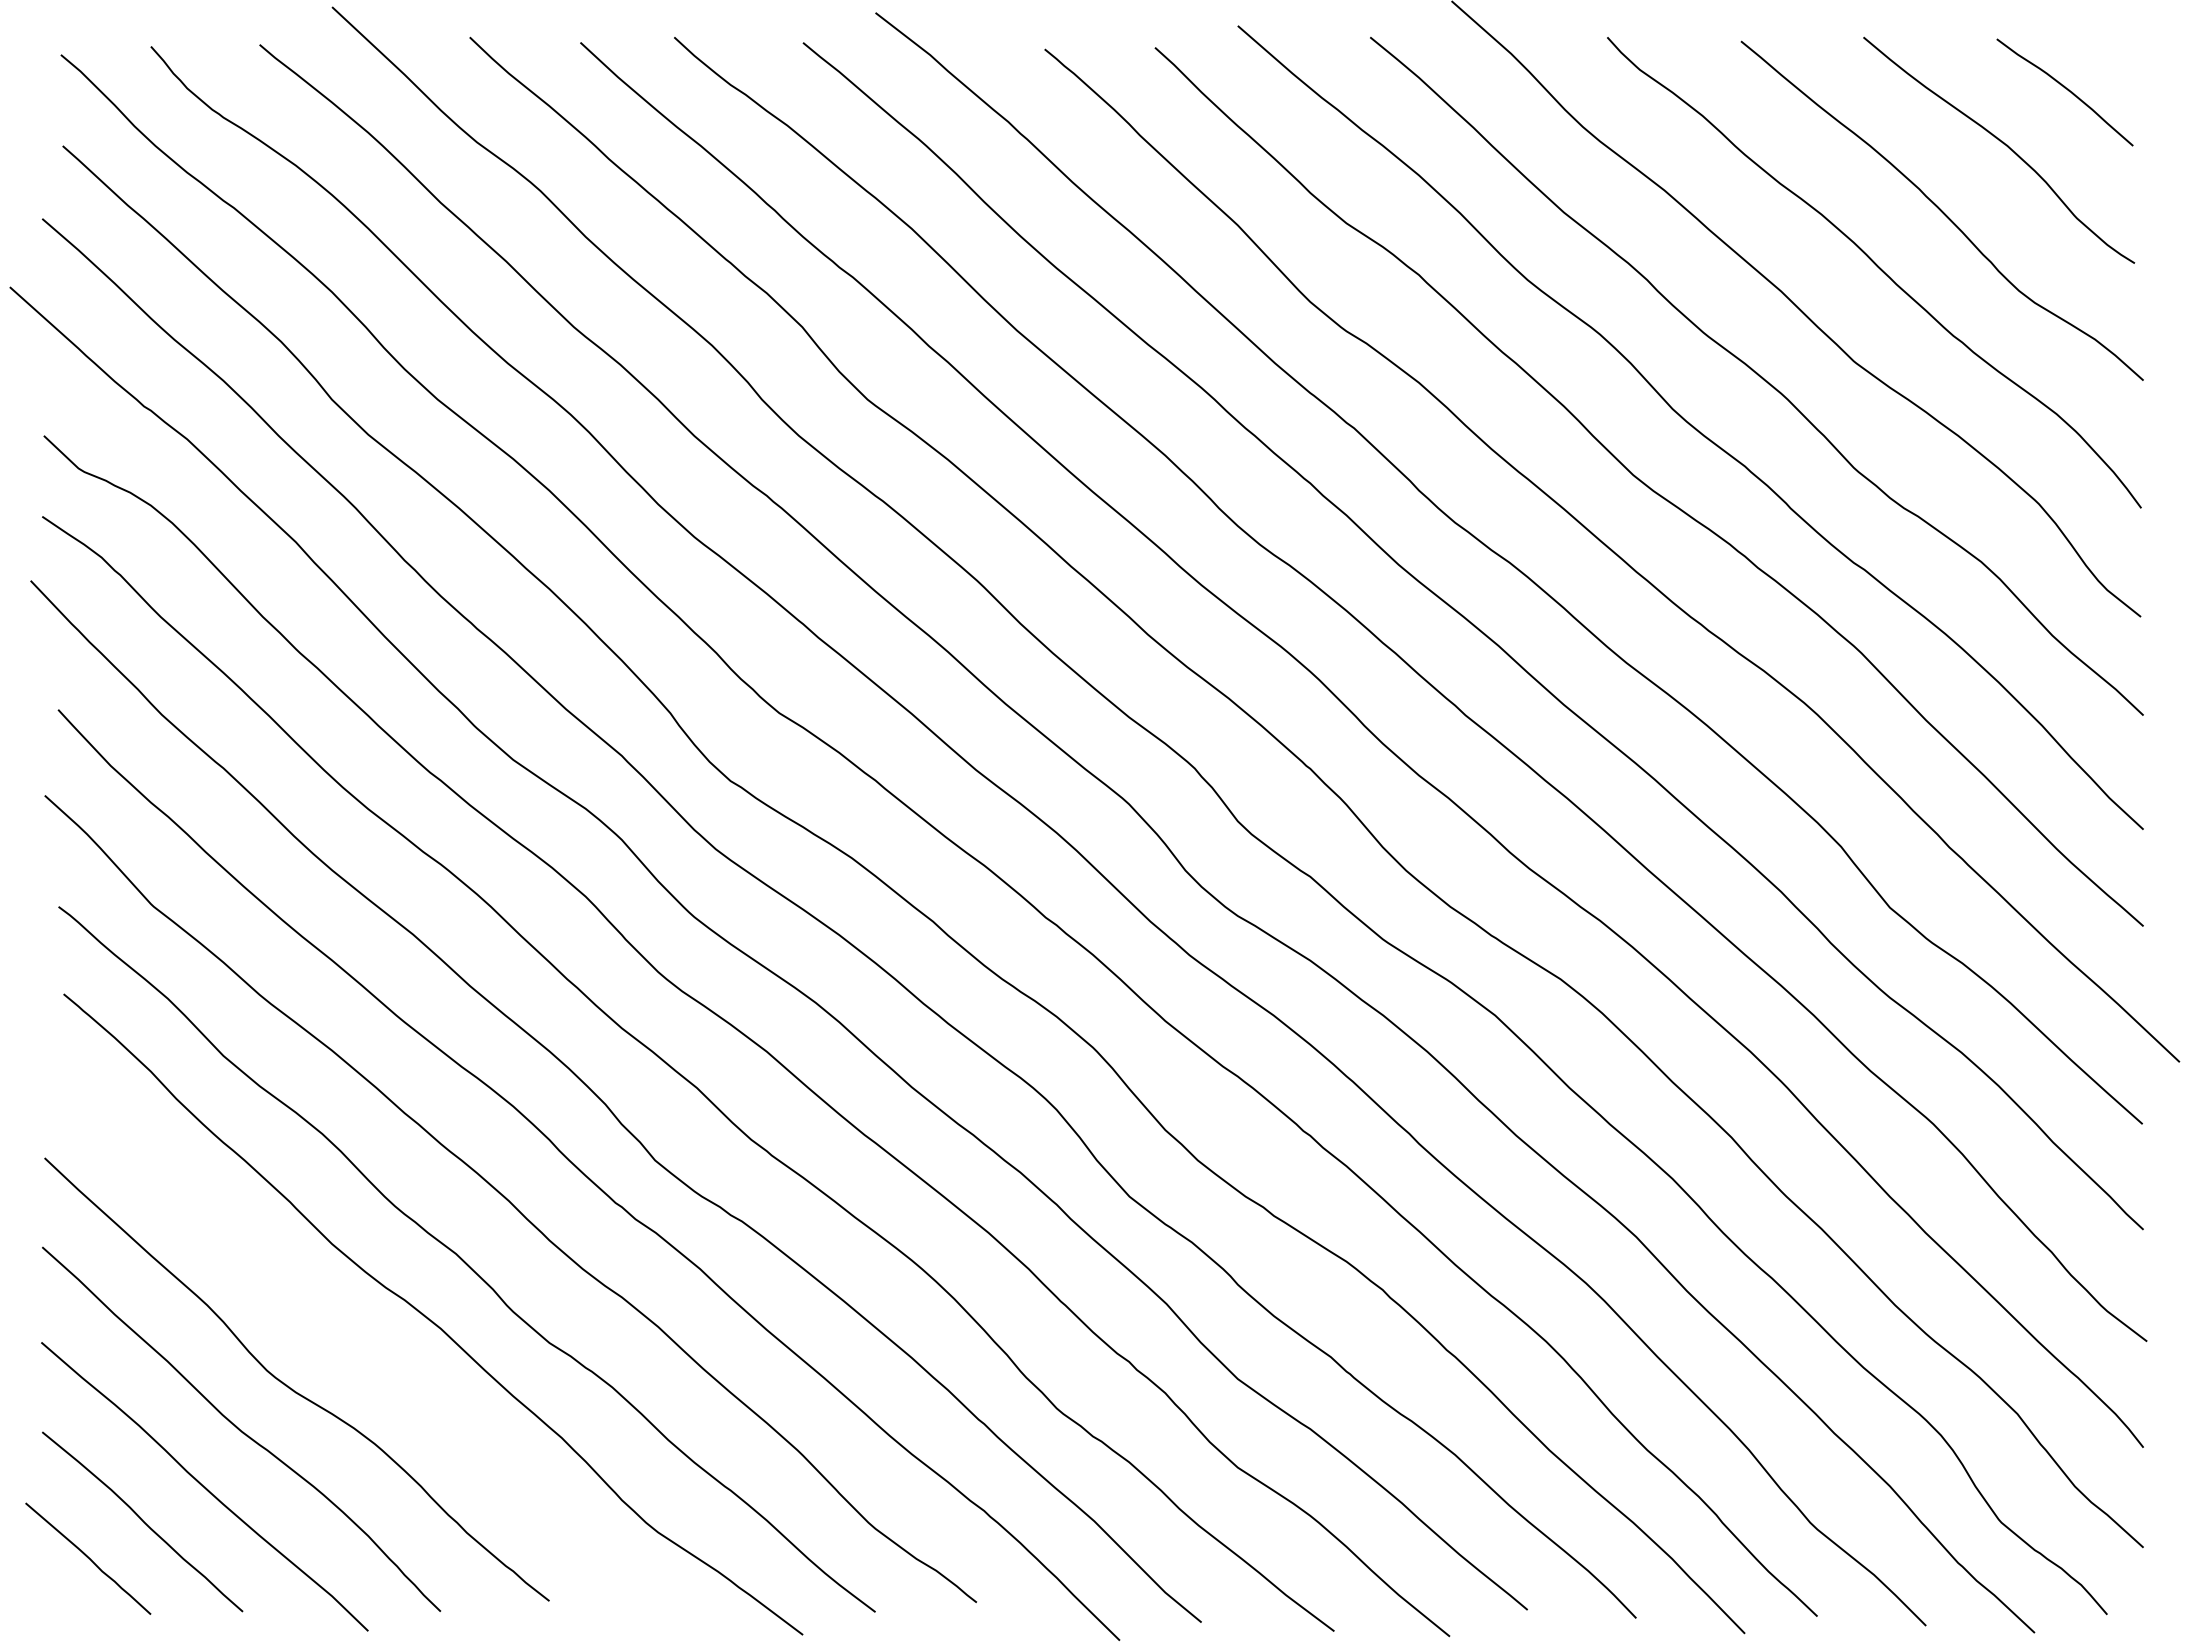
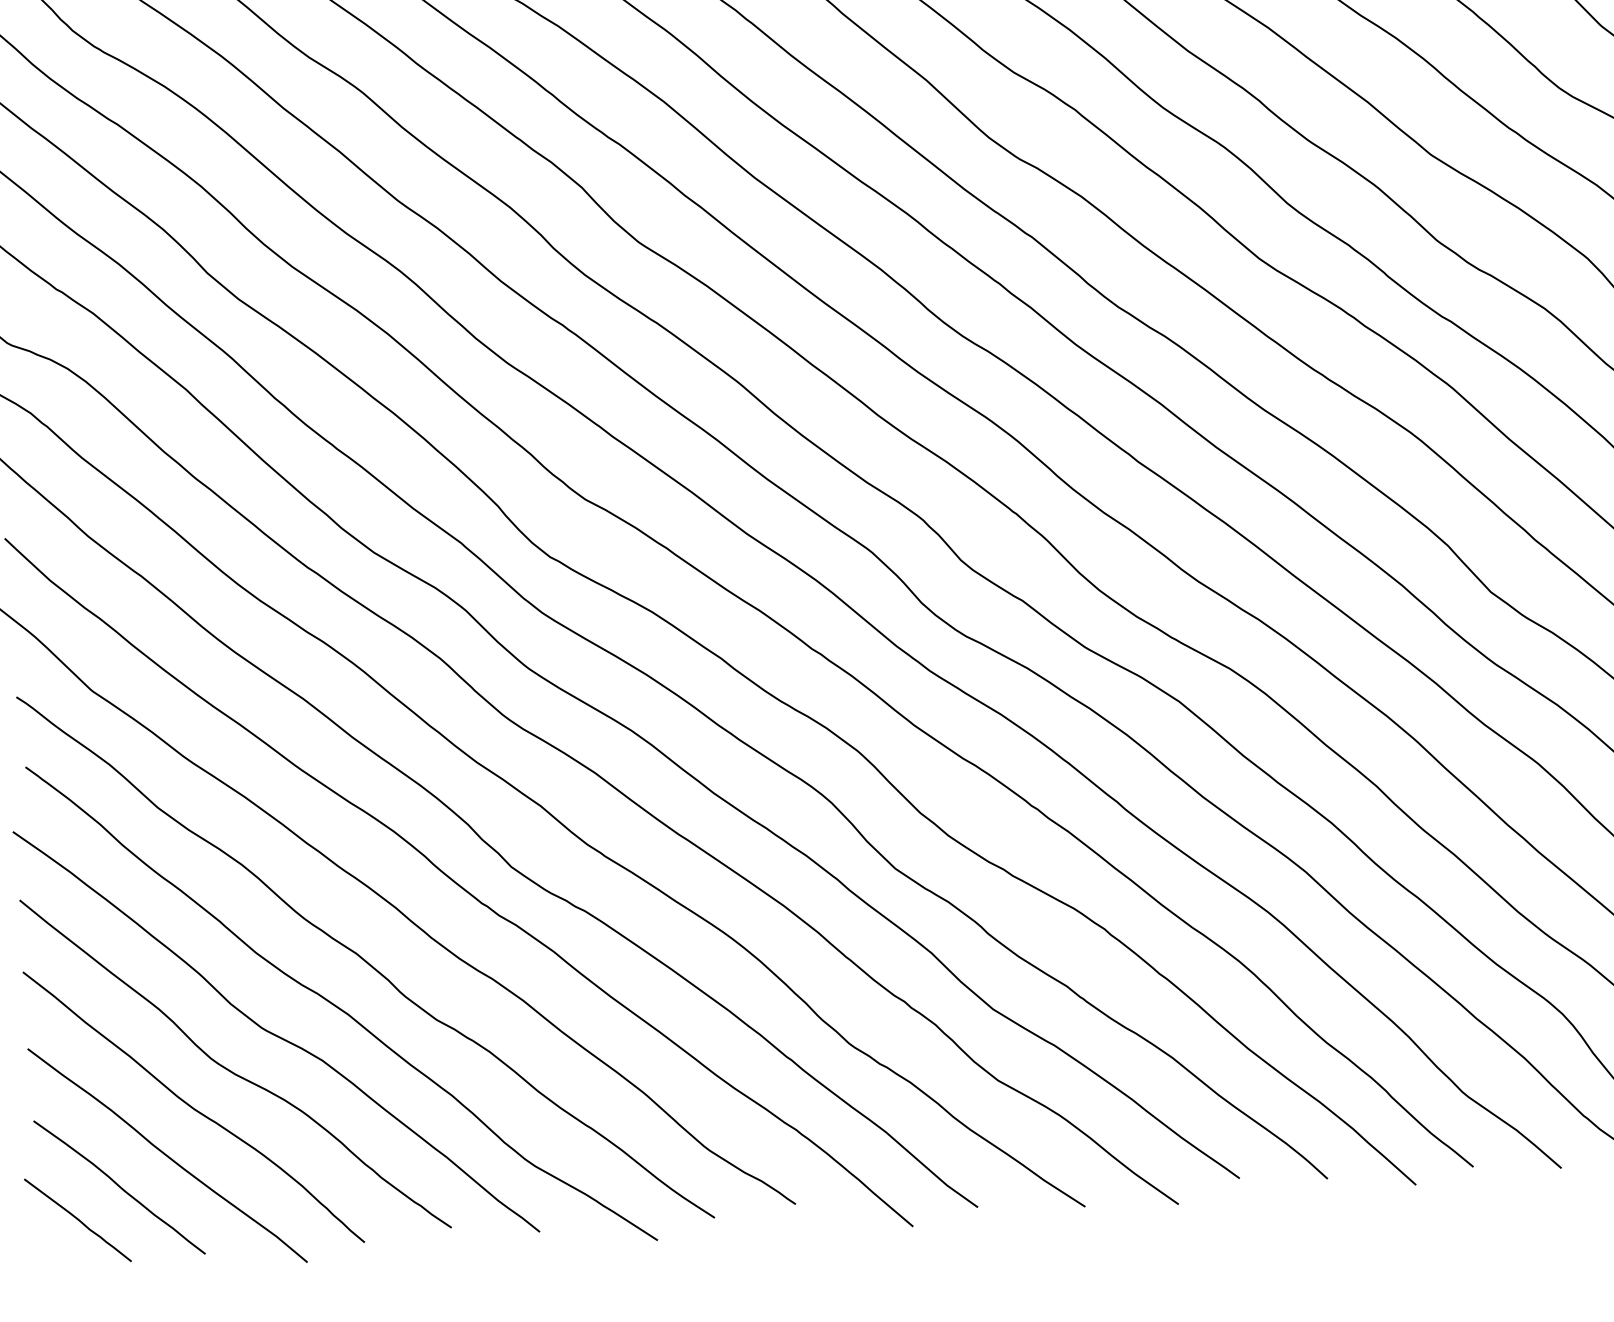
curve: (347, 1345) -> (274, 1033), added

